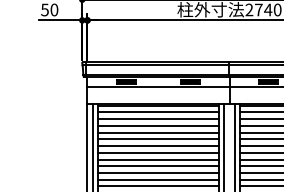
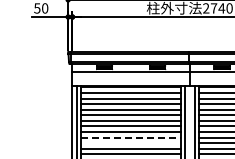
line: (158, 166) -> (131, 137), solid -> dashed
line: (158, 173) -> (131, 143), removed

